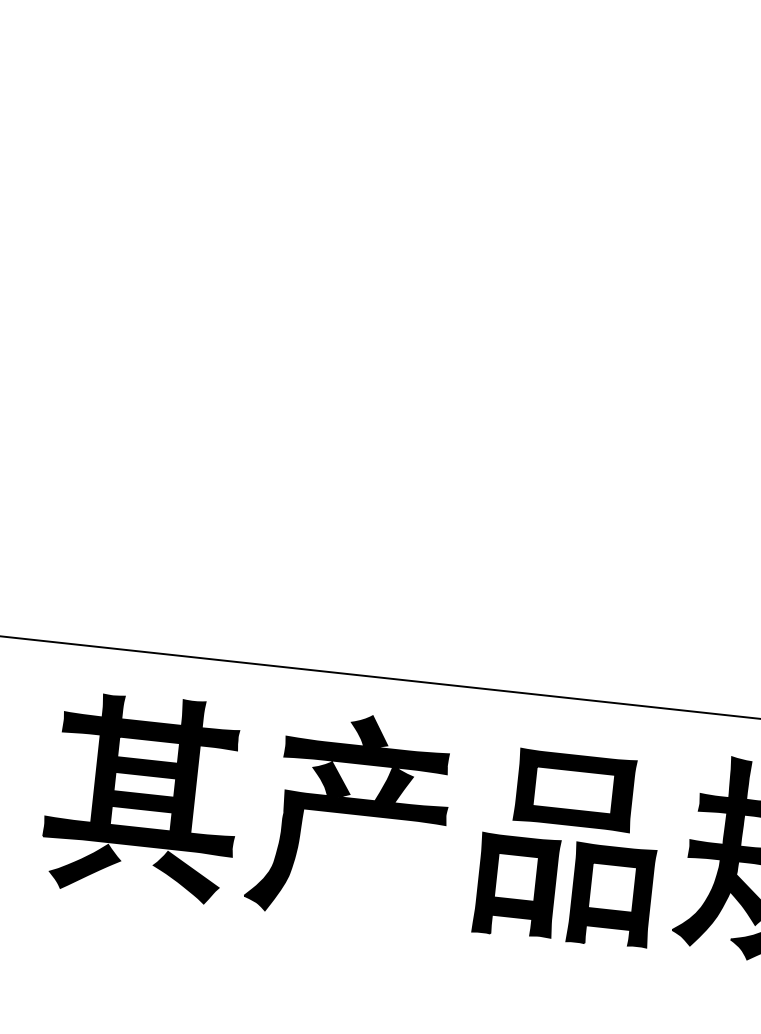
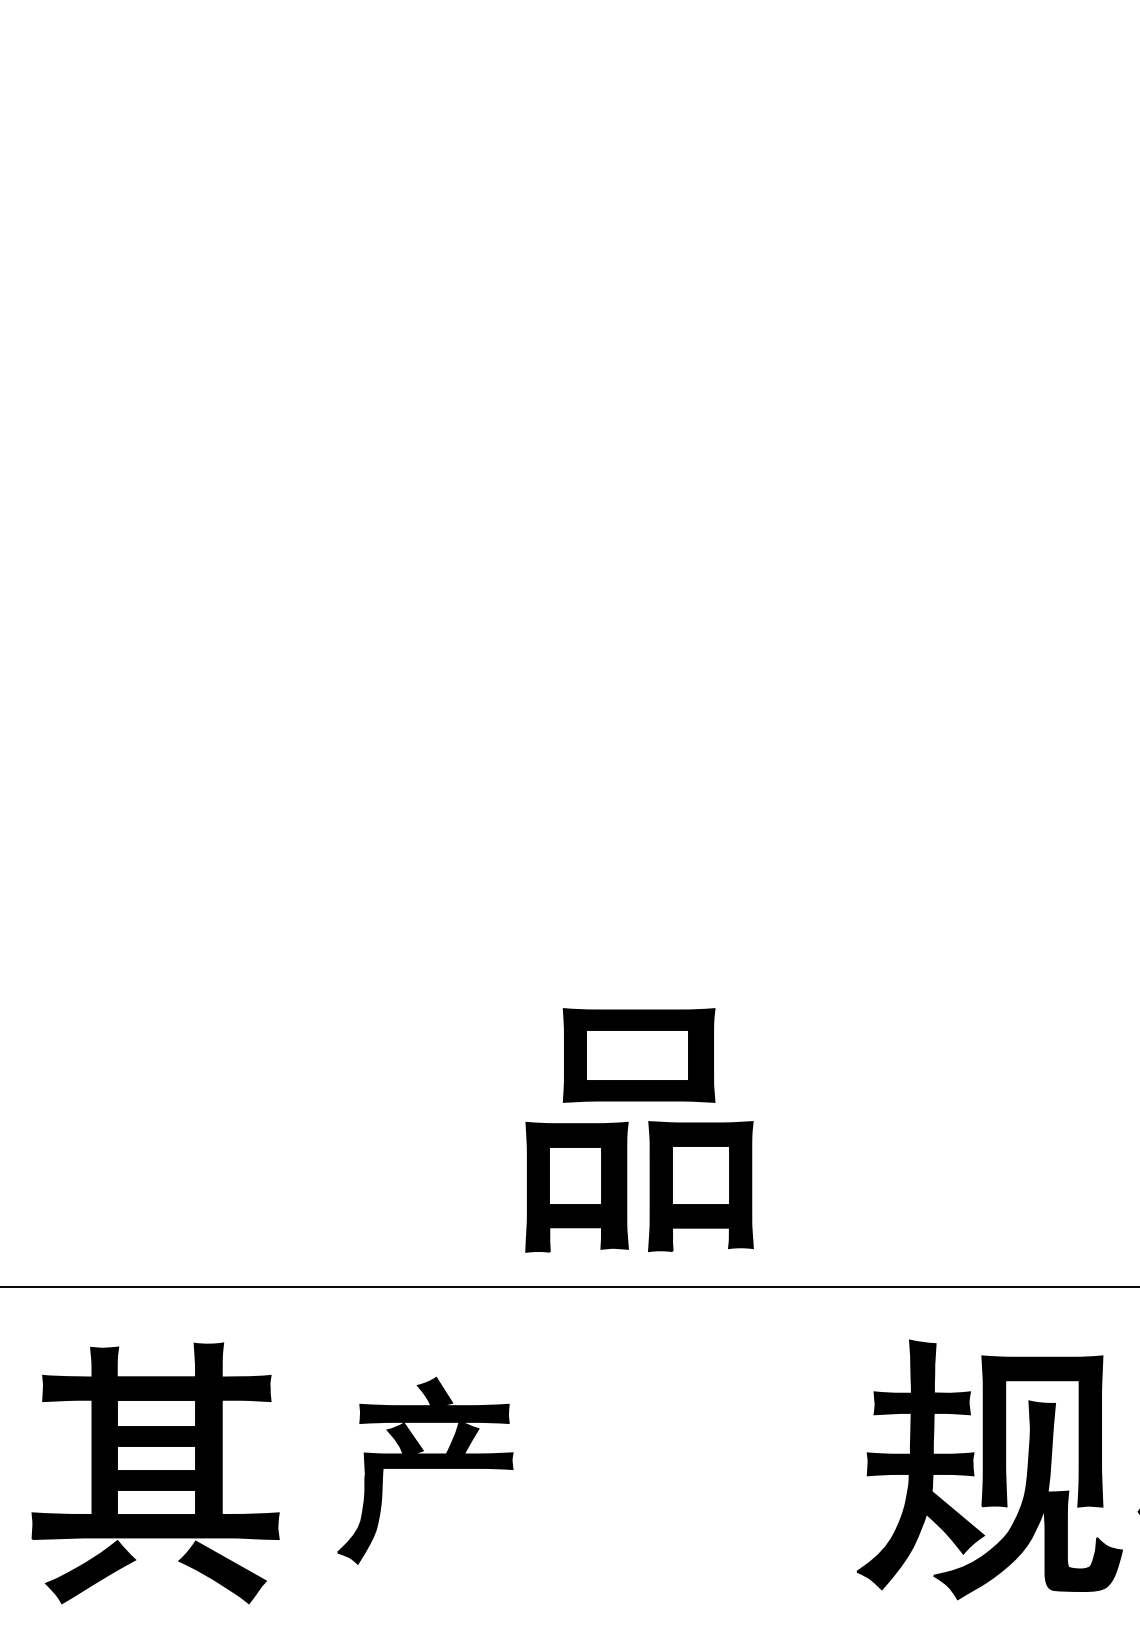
part: (350, 816) -> (425, 1470), size x0.7
part: (576, 848) -> (648, 1129), moved

